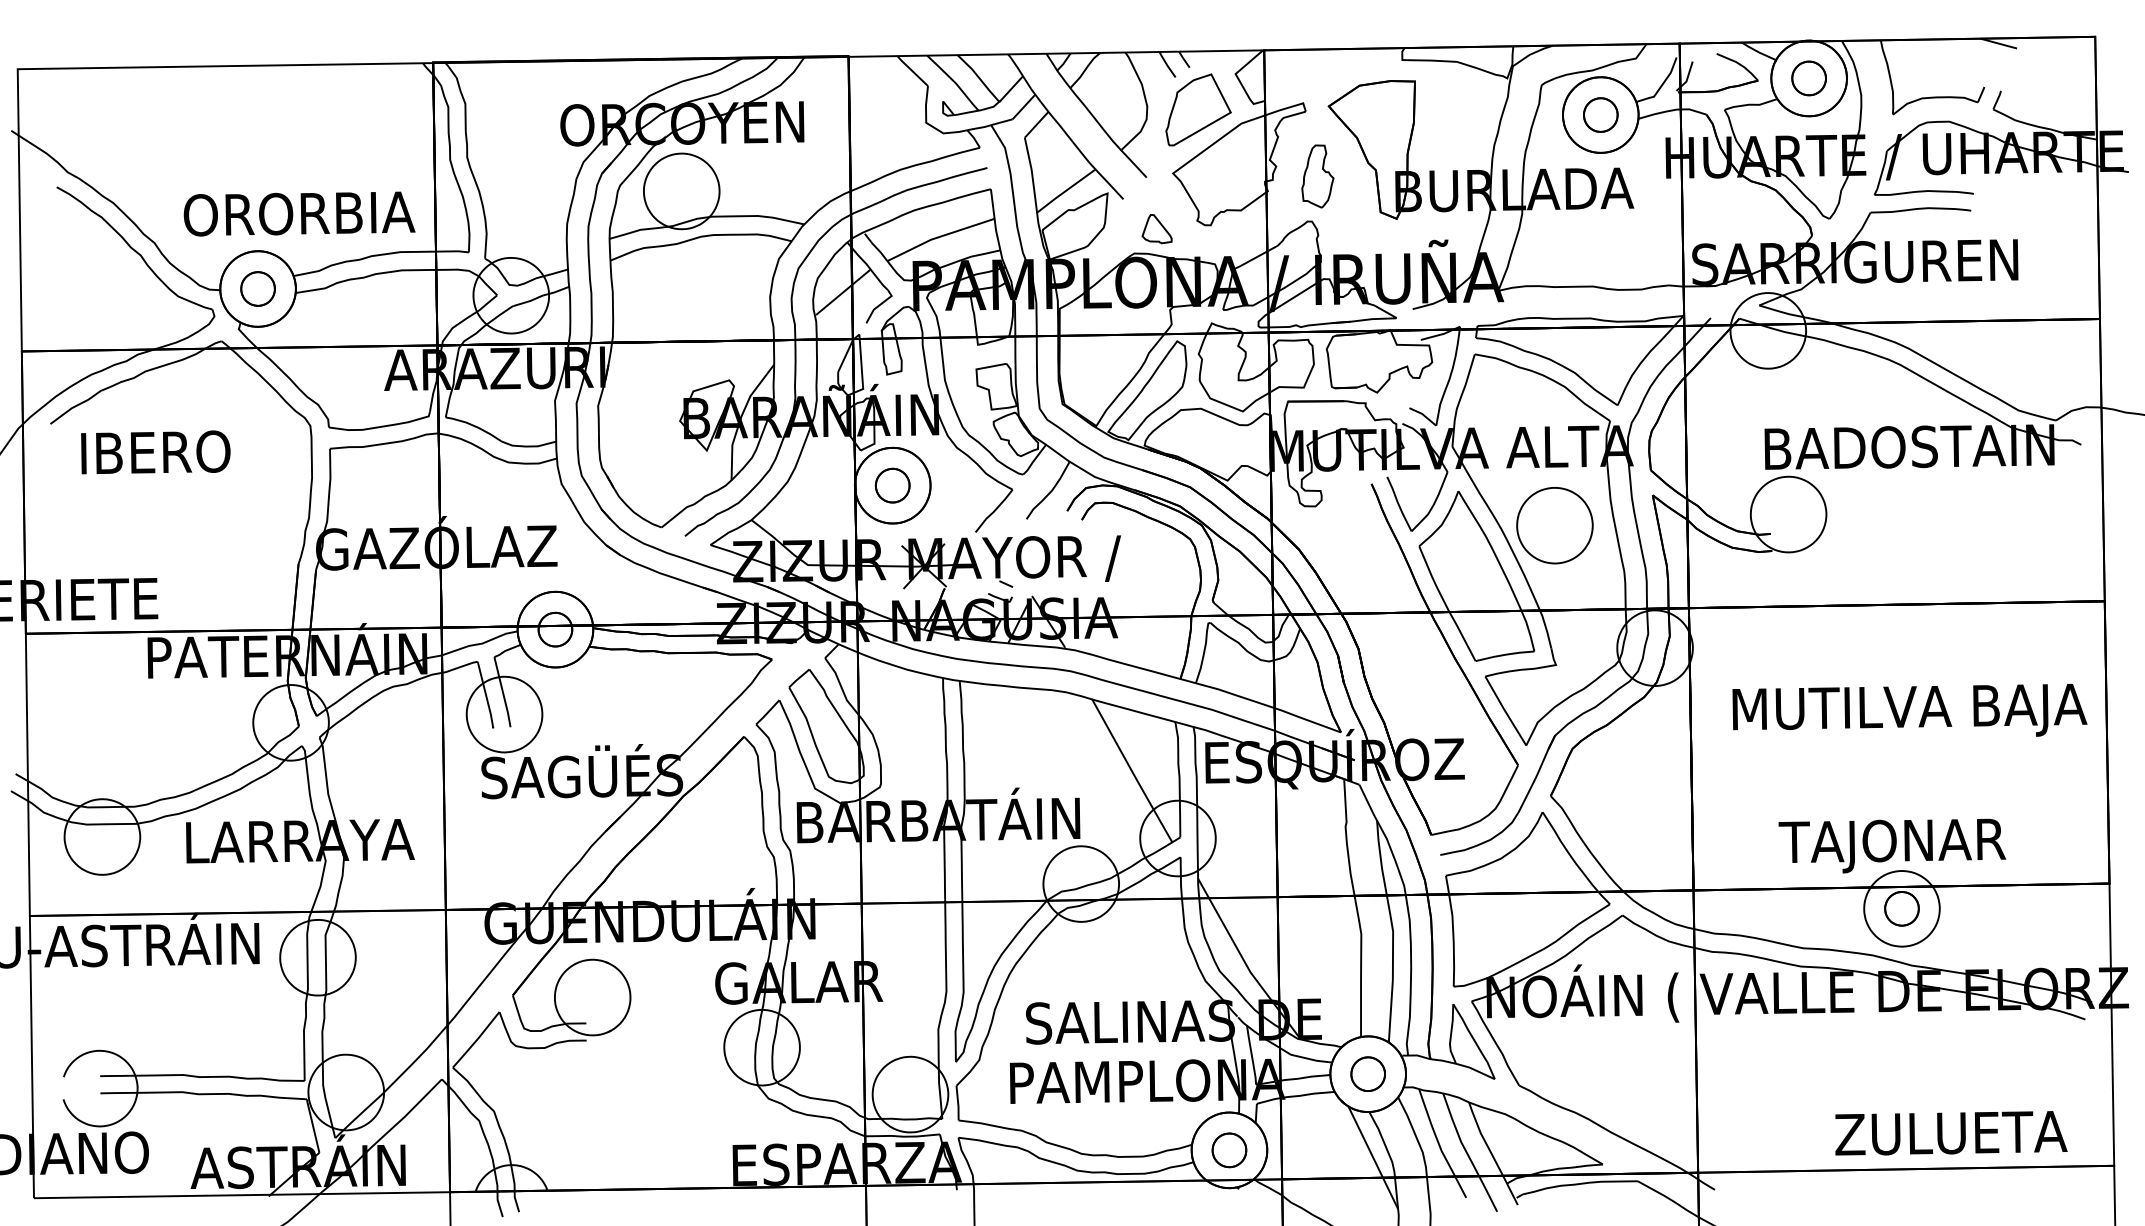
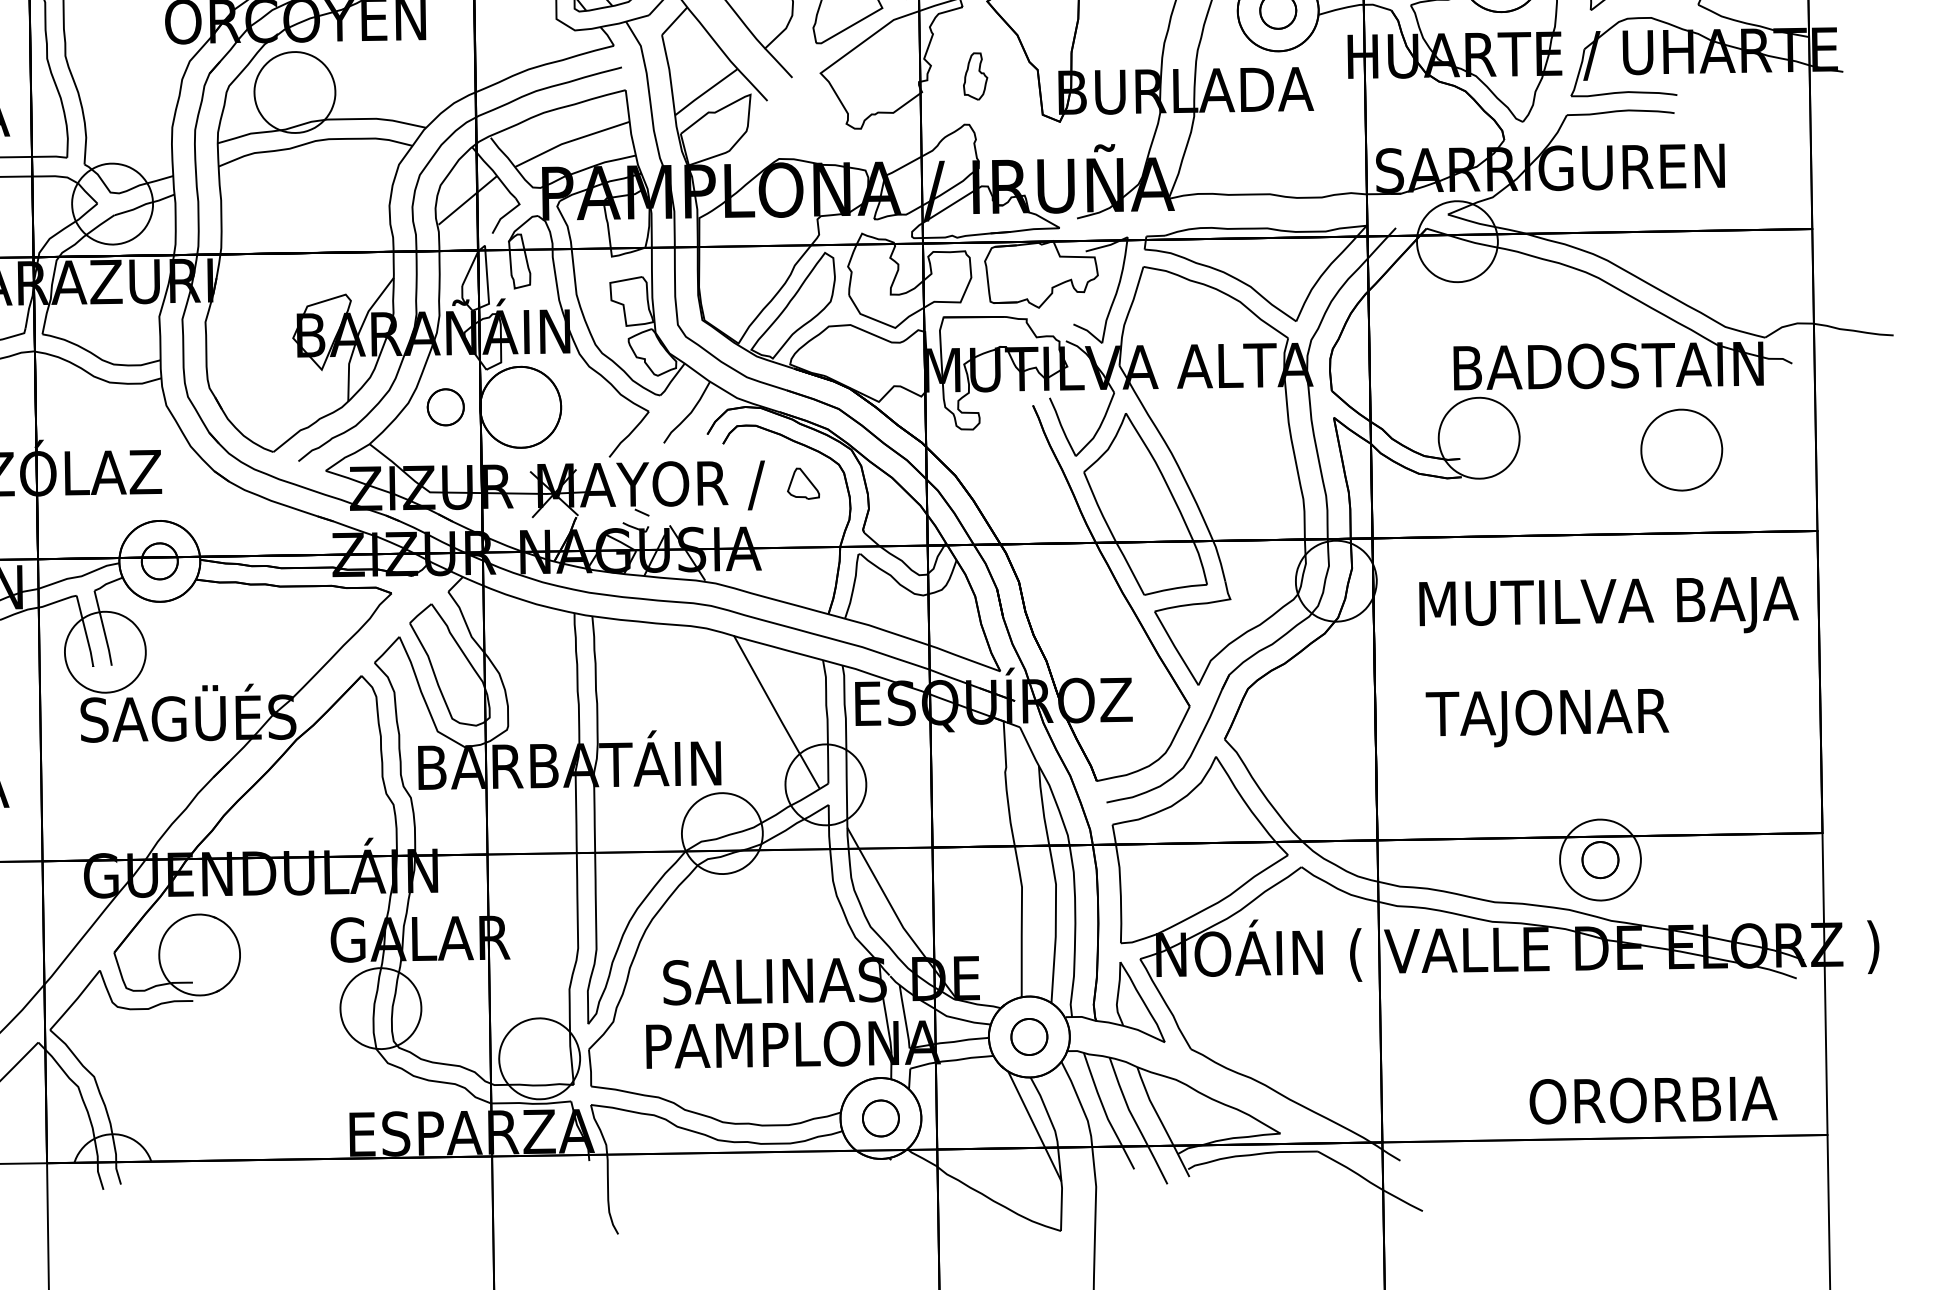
part: (1317, 176) -> (975, 76), size x0.7
part: (1156, 229) -> (802, 484), moved
part: (892, 485) -> (445, 407), moved
part: (1554, 525) -> (1681, 449), moved
text: (1909, 709) -> (1608, 604), moved
text: (1892, 845) -> (1547, 717), moved
text: (1951, 1133) -> (1653, 1100), ZULUETA -> ORORBIA

